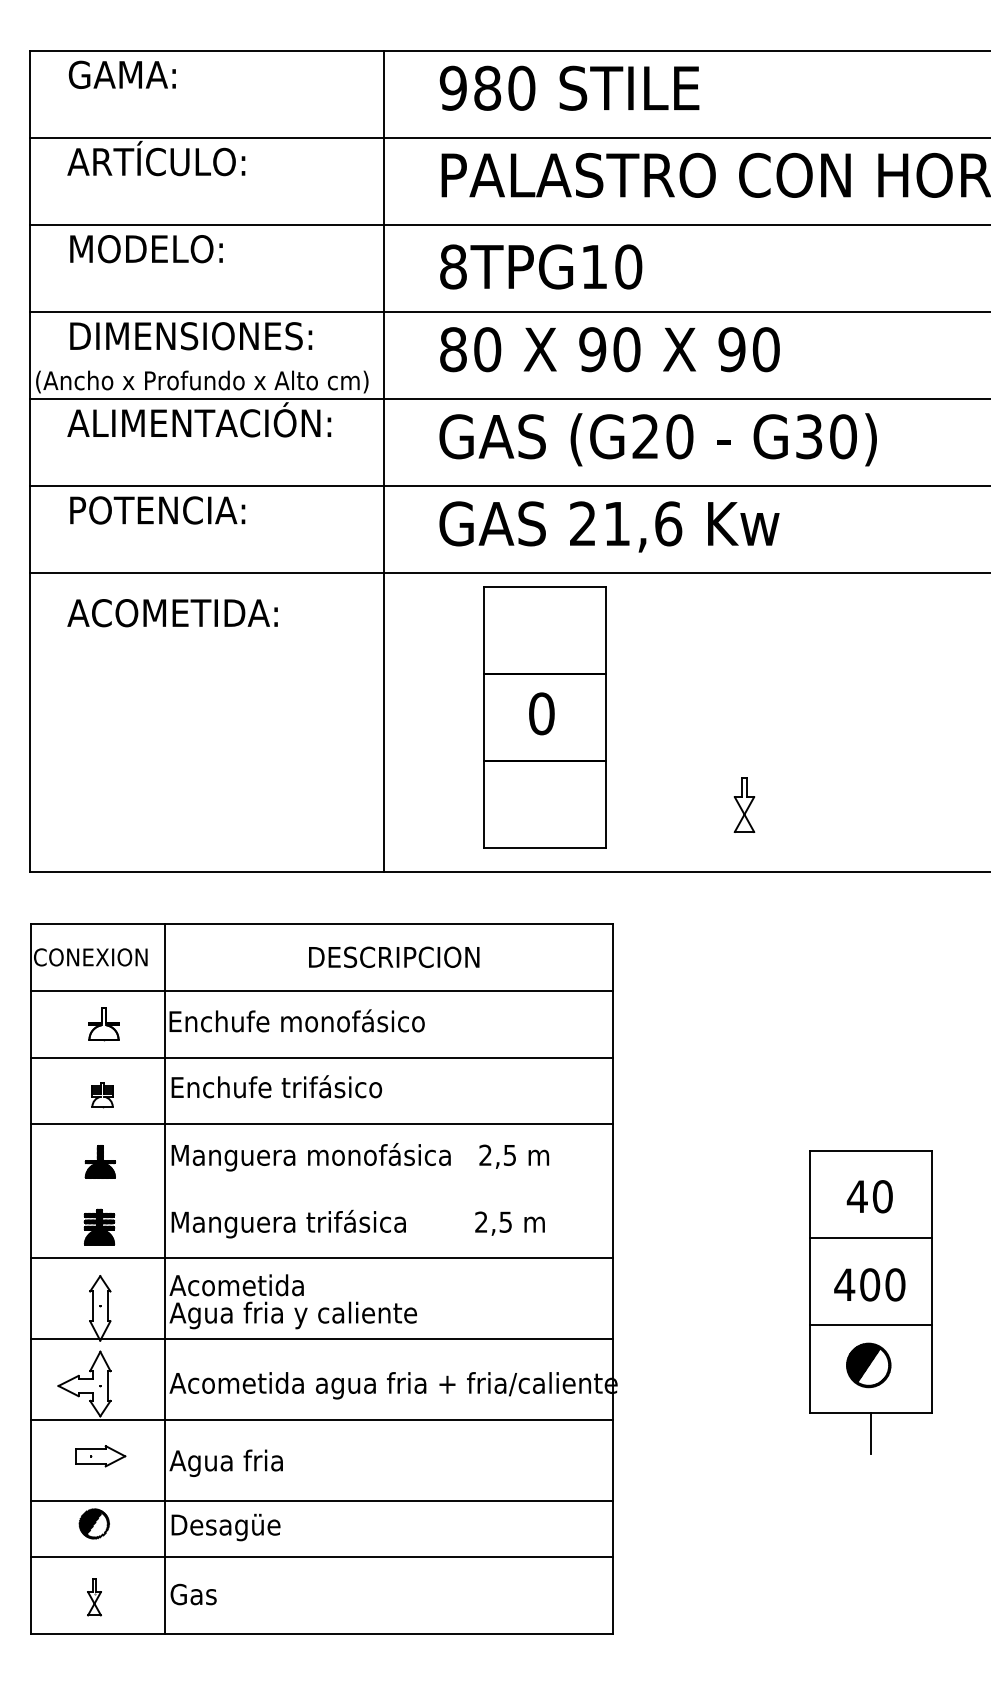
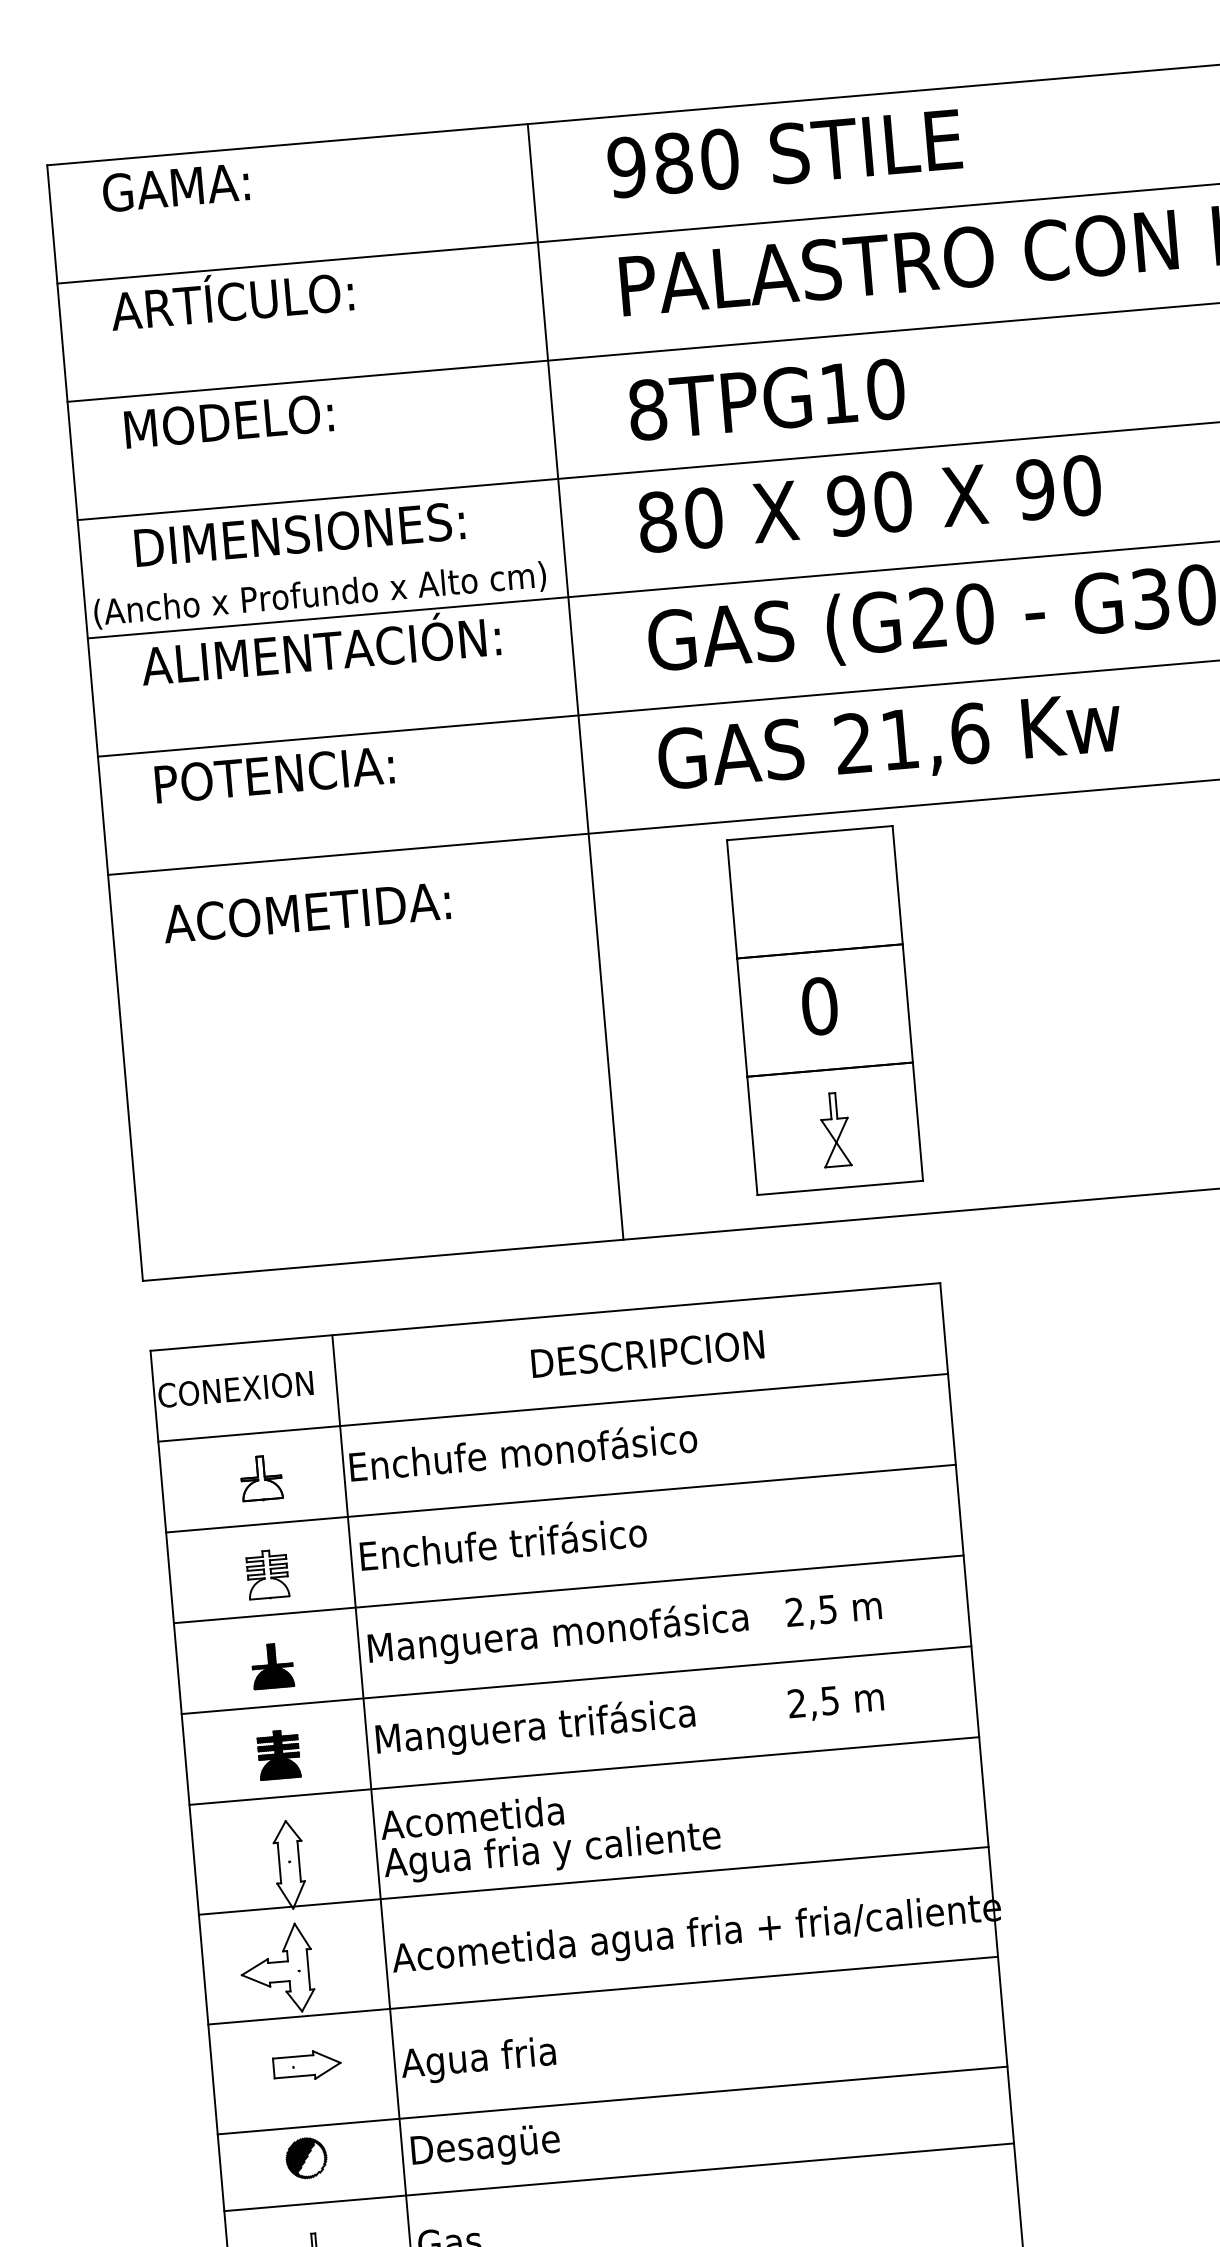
part: (744, 804) -> (835, 1128), moved
part: (102, 1094) -> (267, 1574), size x1.43
line: (321, 1191) -> (576, 1680), added

